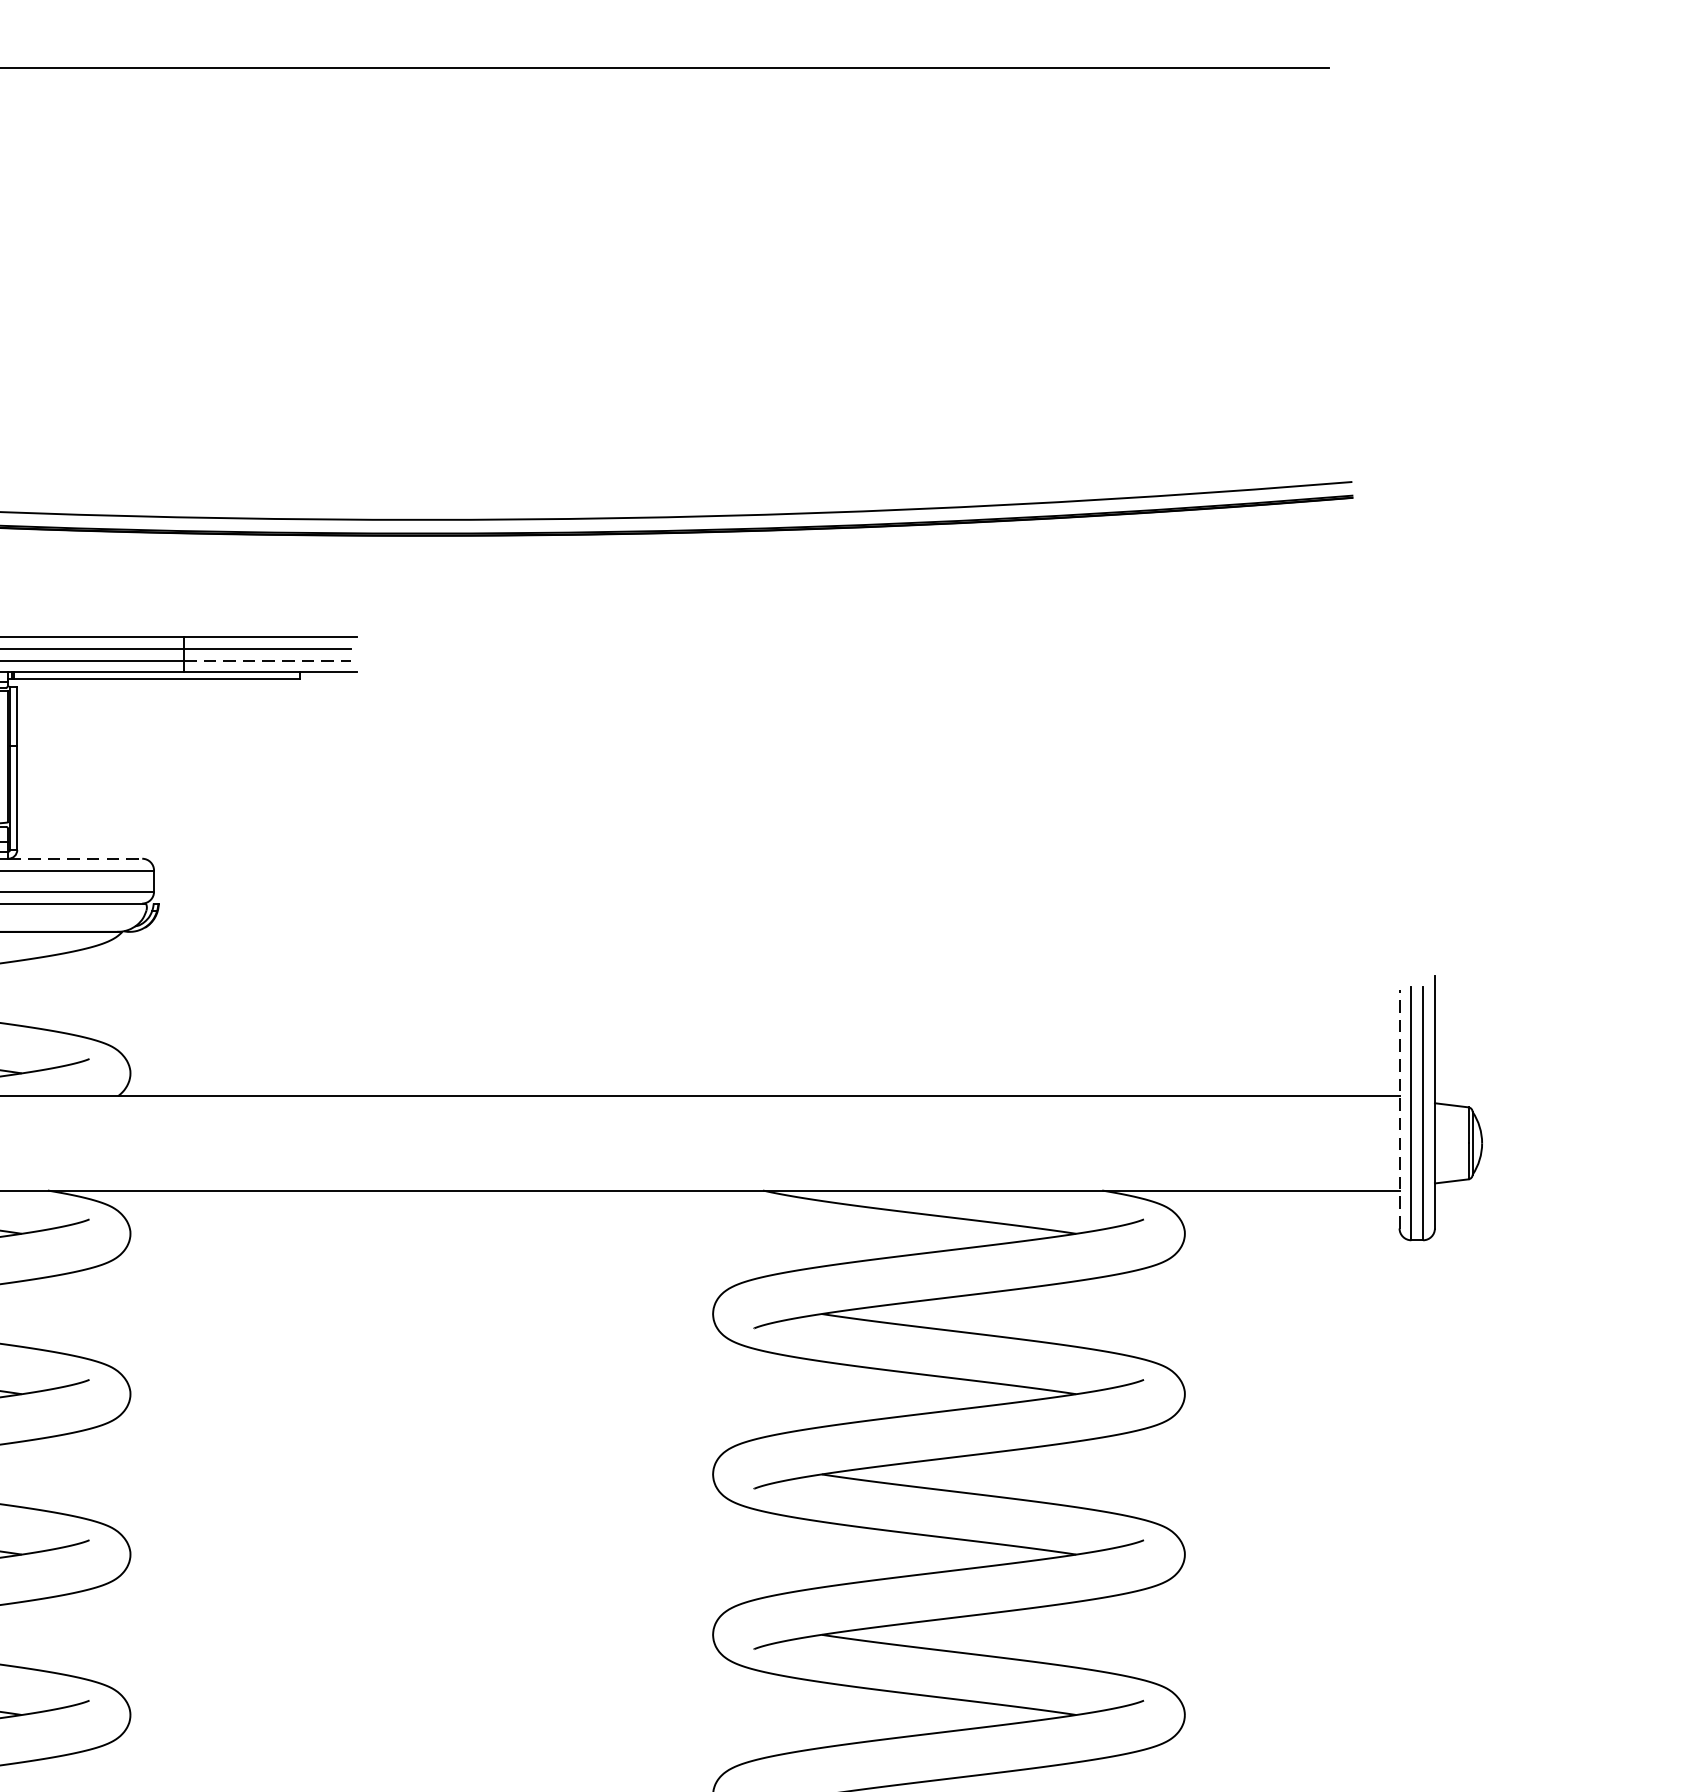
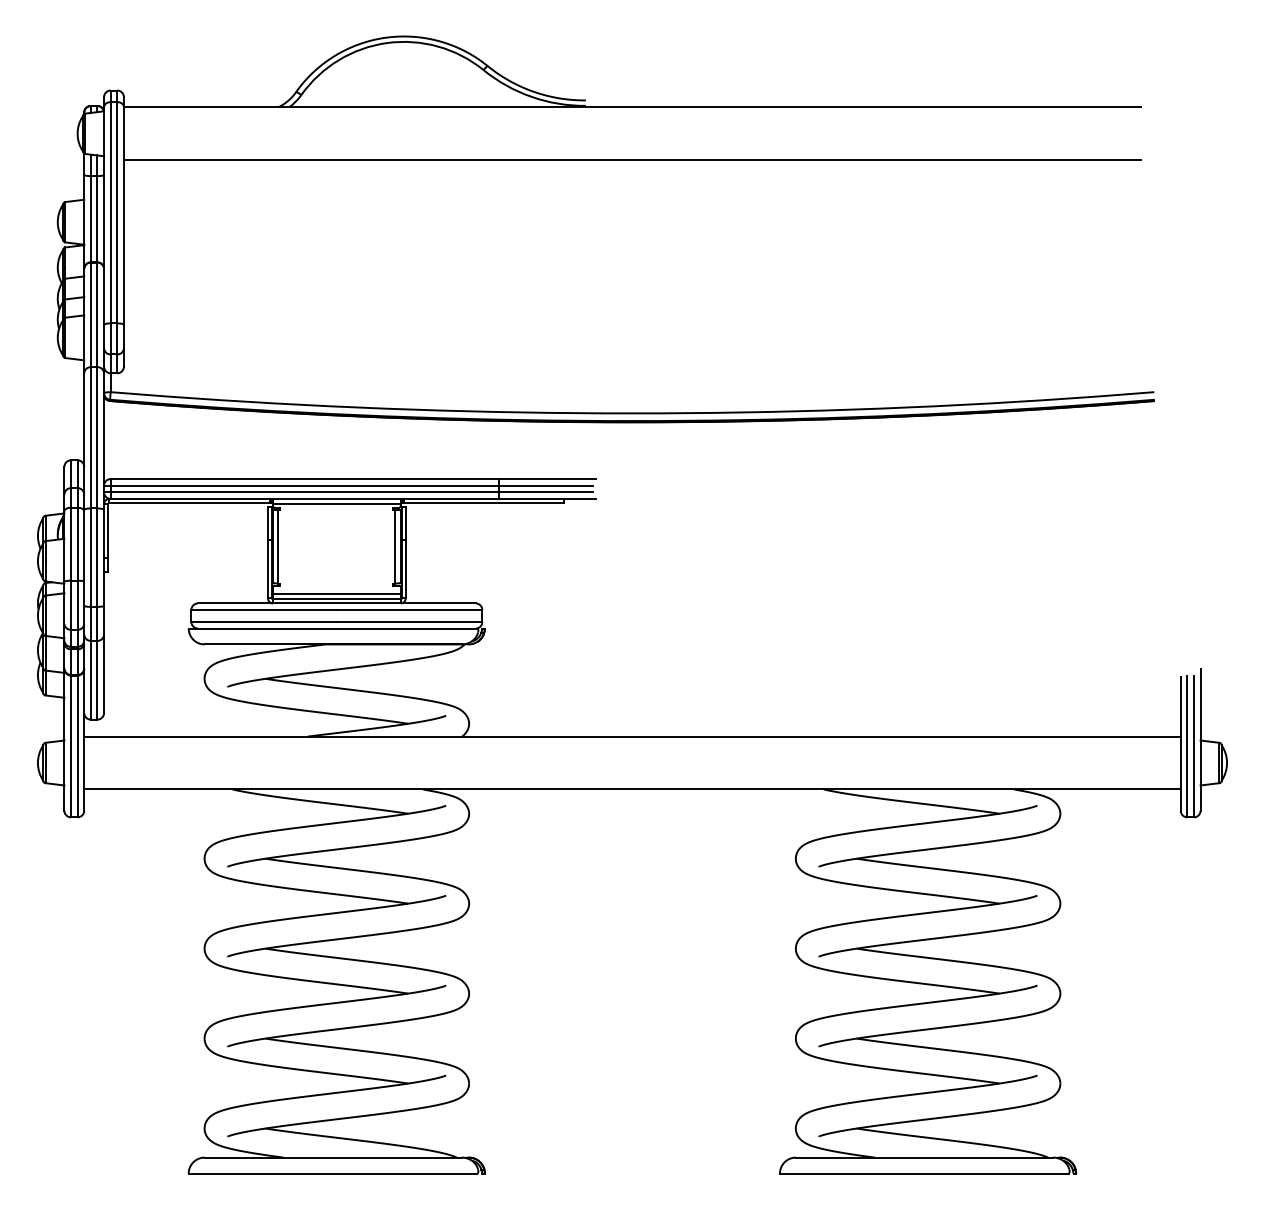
line: (268, 660) -> (546, 492), dashed -> solid
line: (75, 858) -> (438, 603), dashed -> solid
line: (1399, 1108) -> (1180, 743), dashed -> solid

